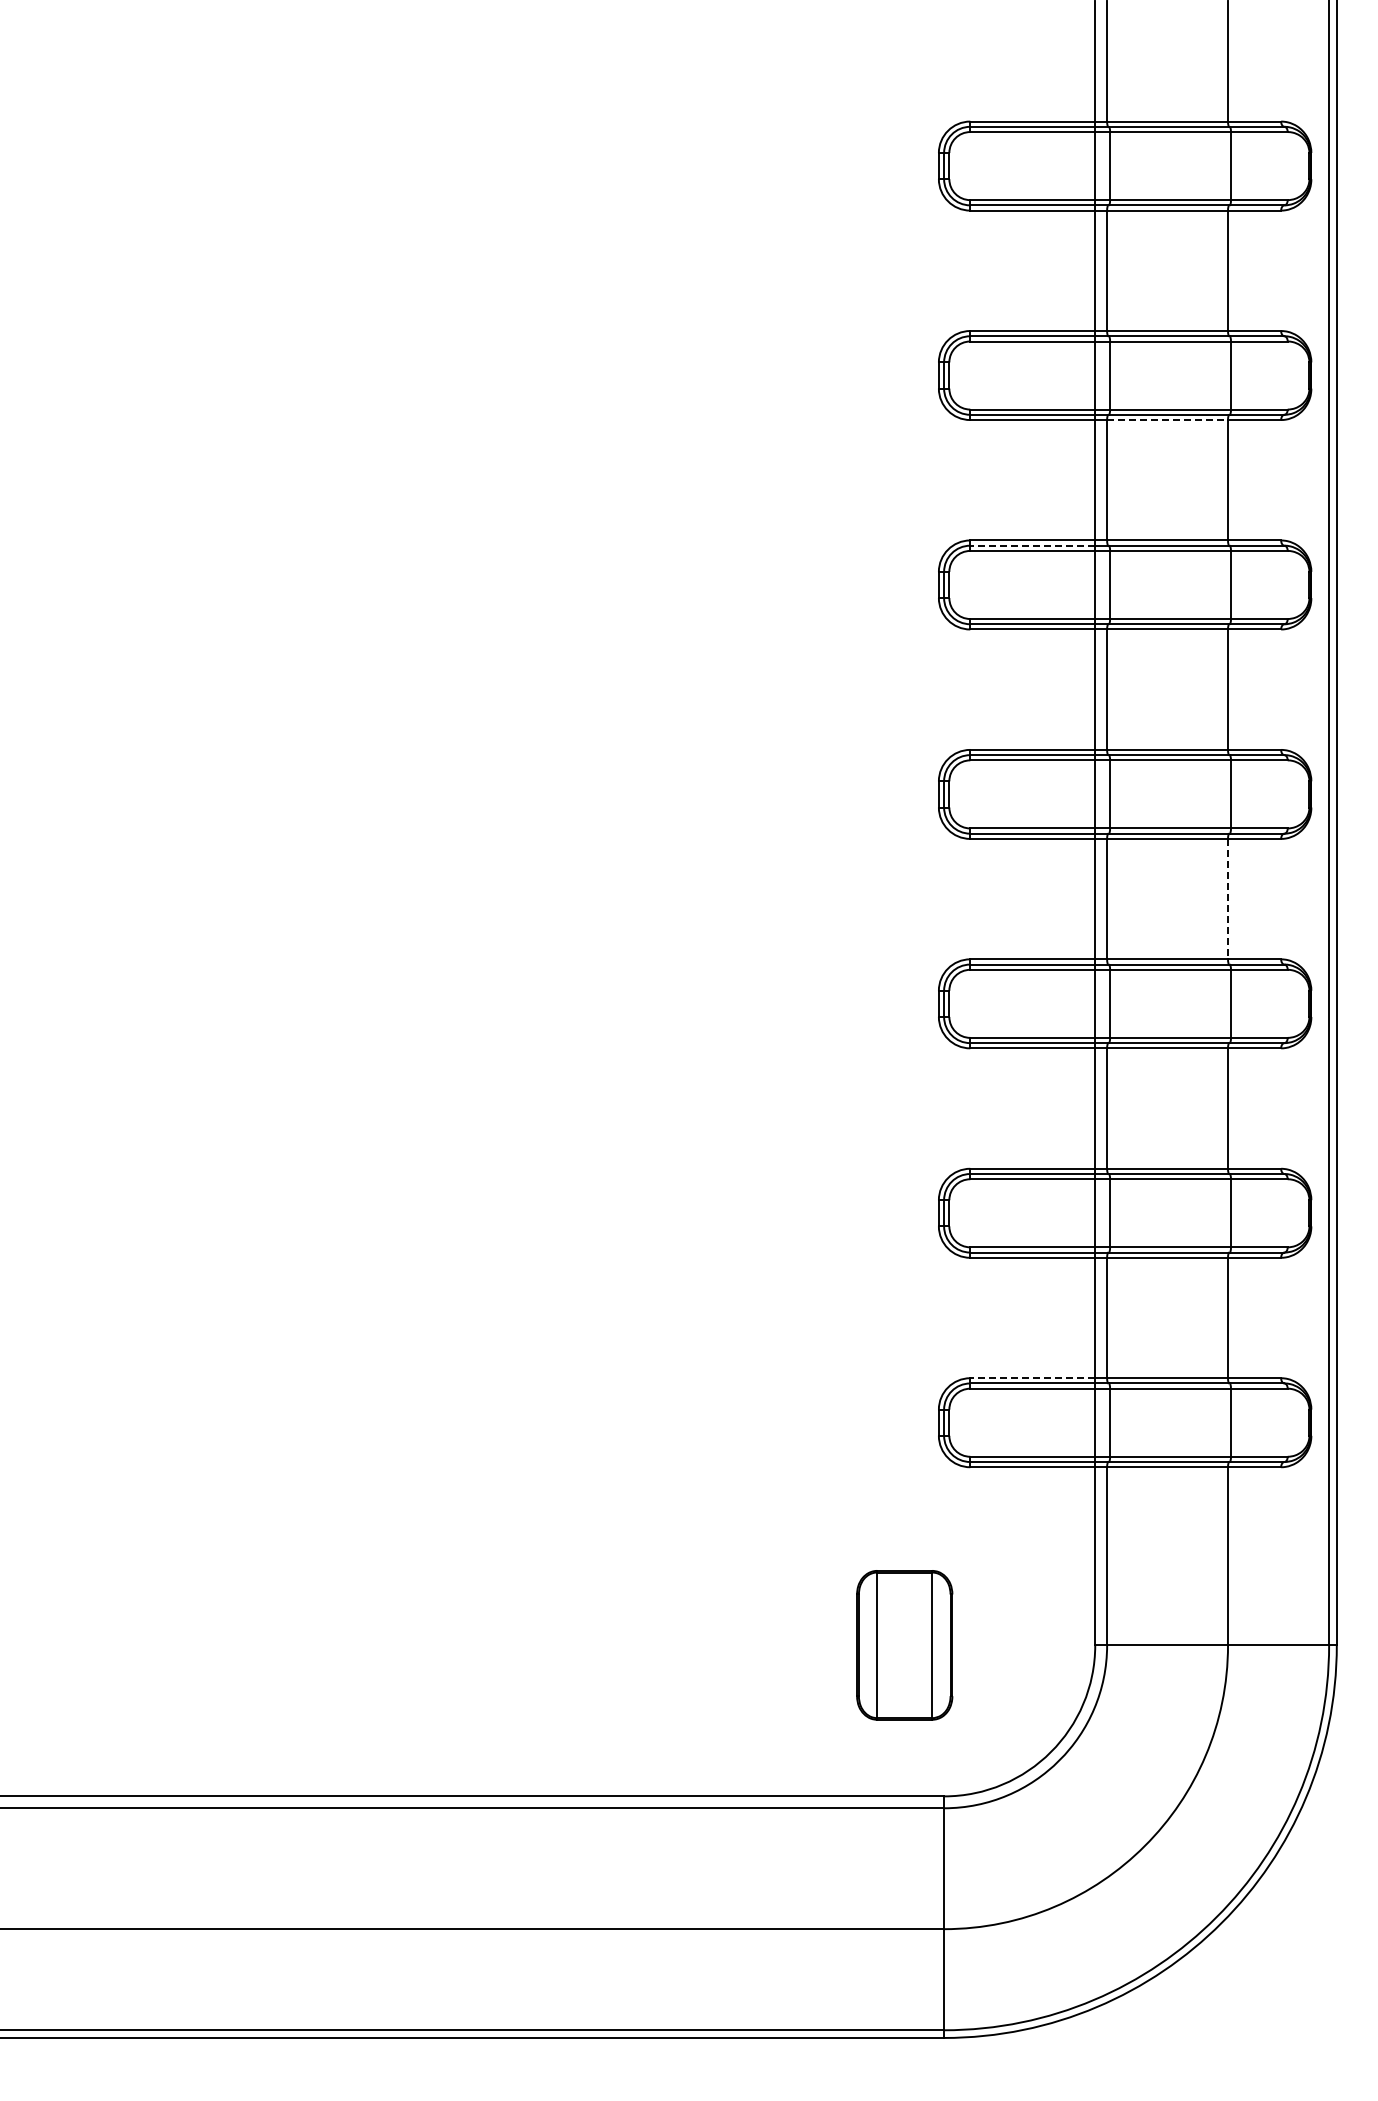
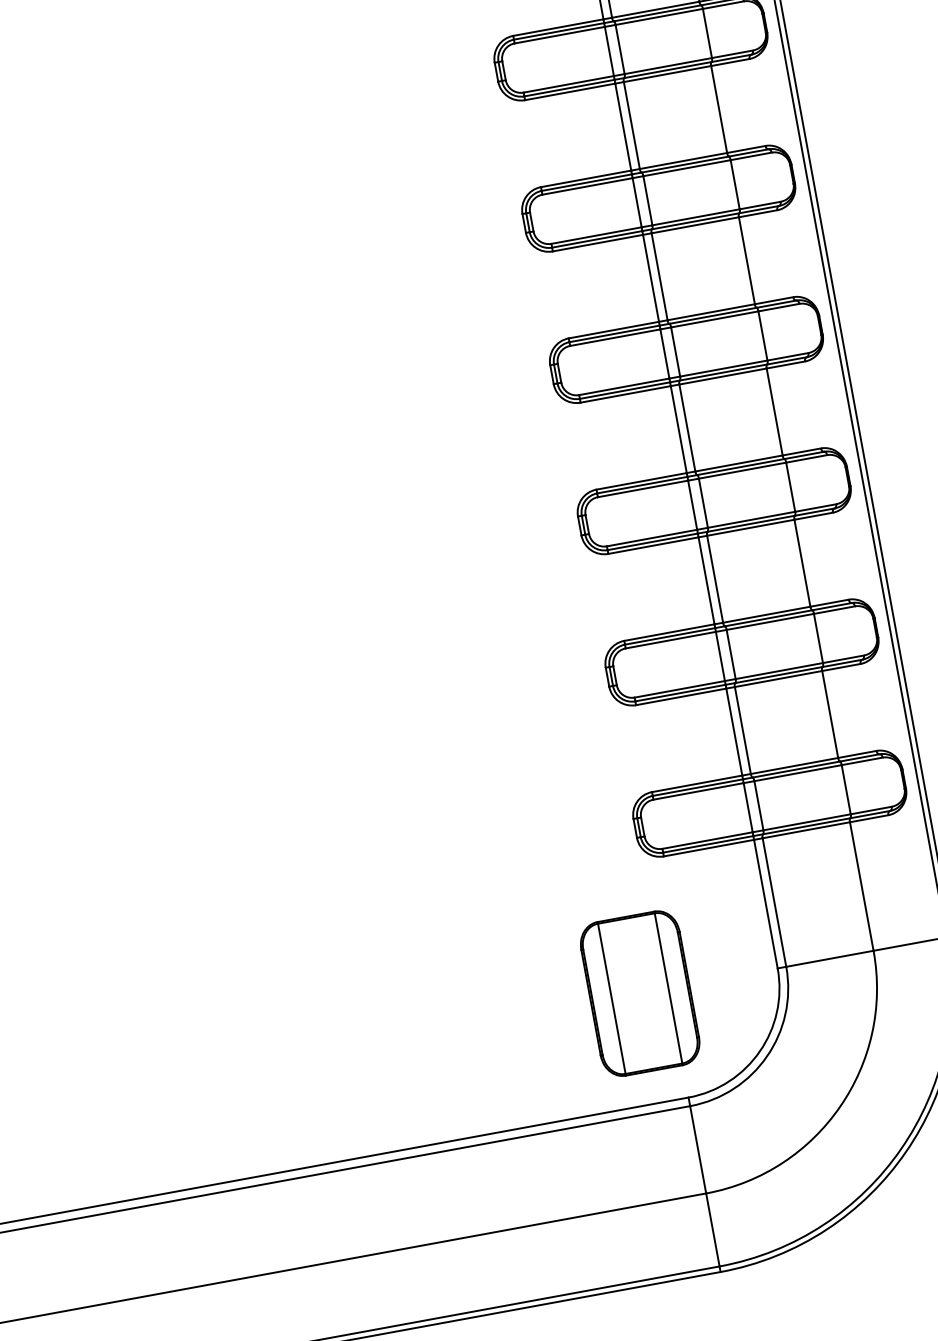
line: (1168, 420) -> (668, 74), dashed -> solid
line: (1032, 545) -> (586, 182), dashed -> solid
line: (1228, 899) -> (775, 412), dashed -> solid
line: (1032, 1378) -> (697, 784), dashed -> solid
part: (904, 1645) -> (639, 993), size x1.43

